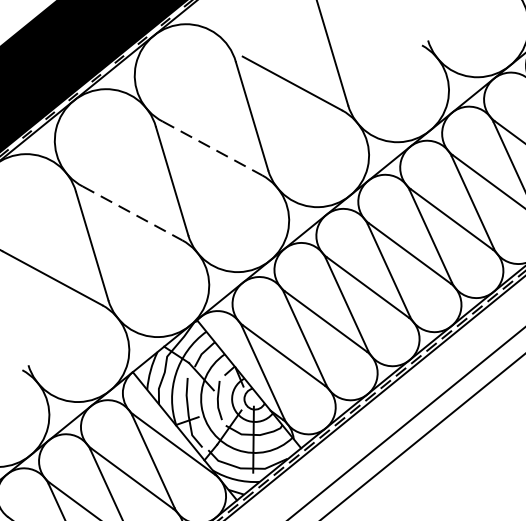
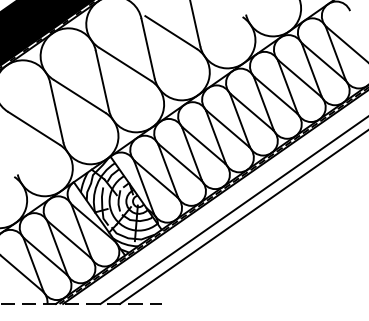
line: (212, 148) -> (125, 64), dashed -> solid
line: (131, 213) -> (79, 96), dashed -> solid

